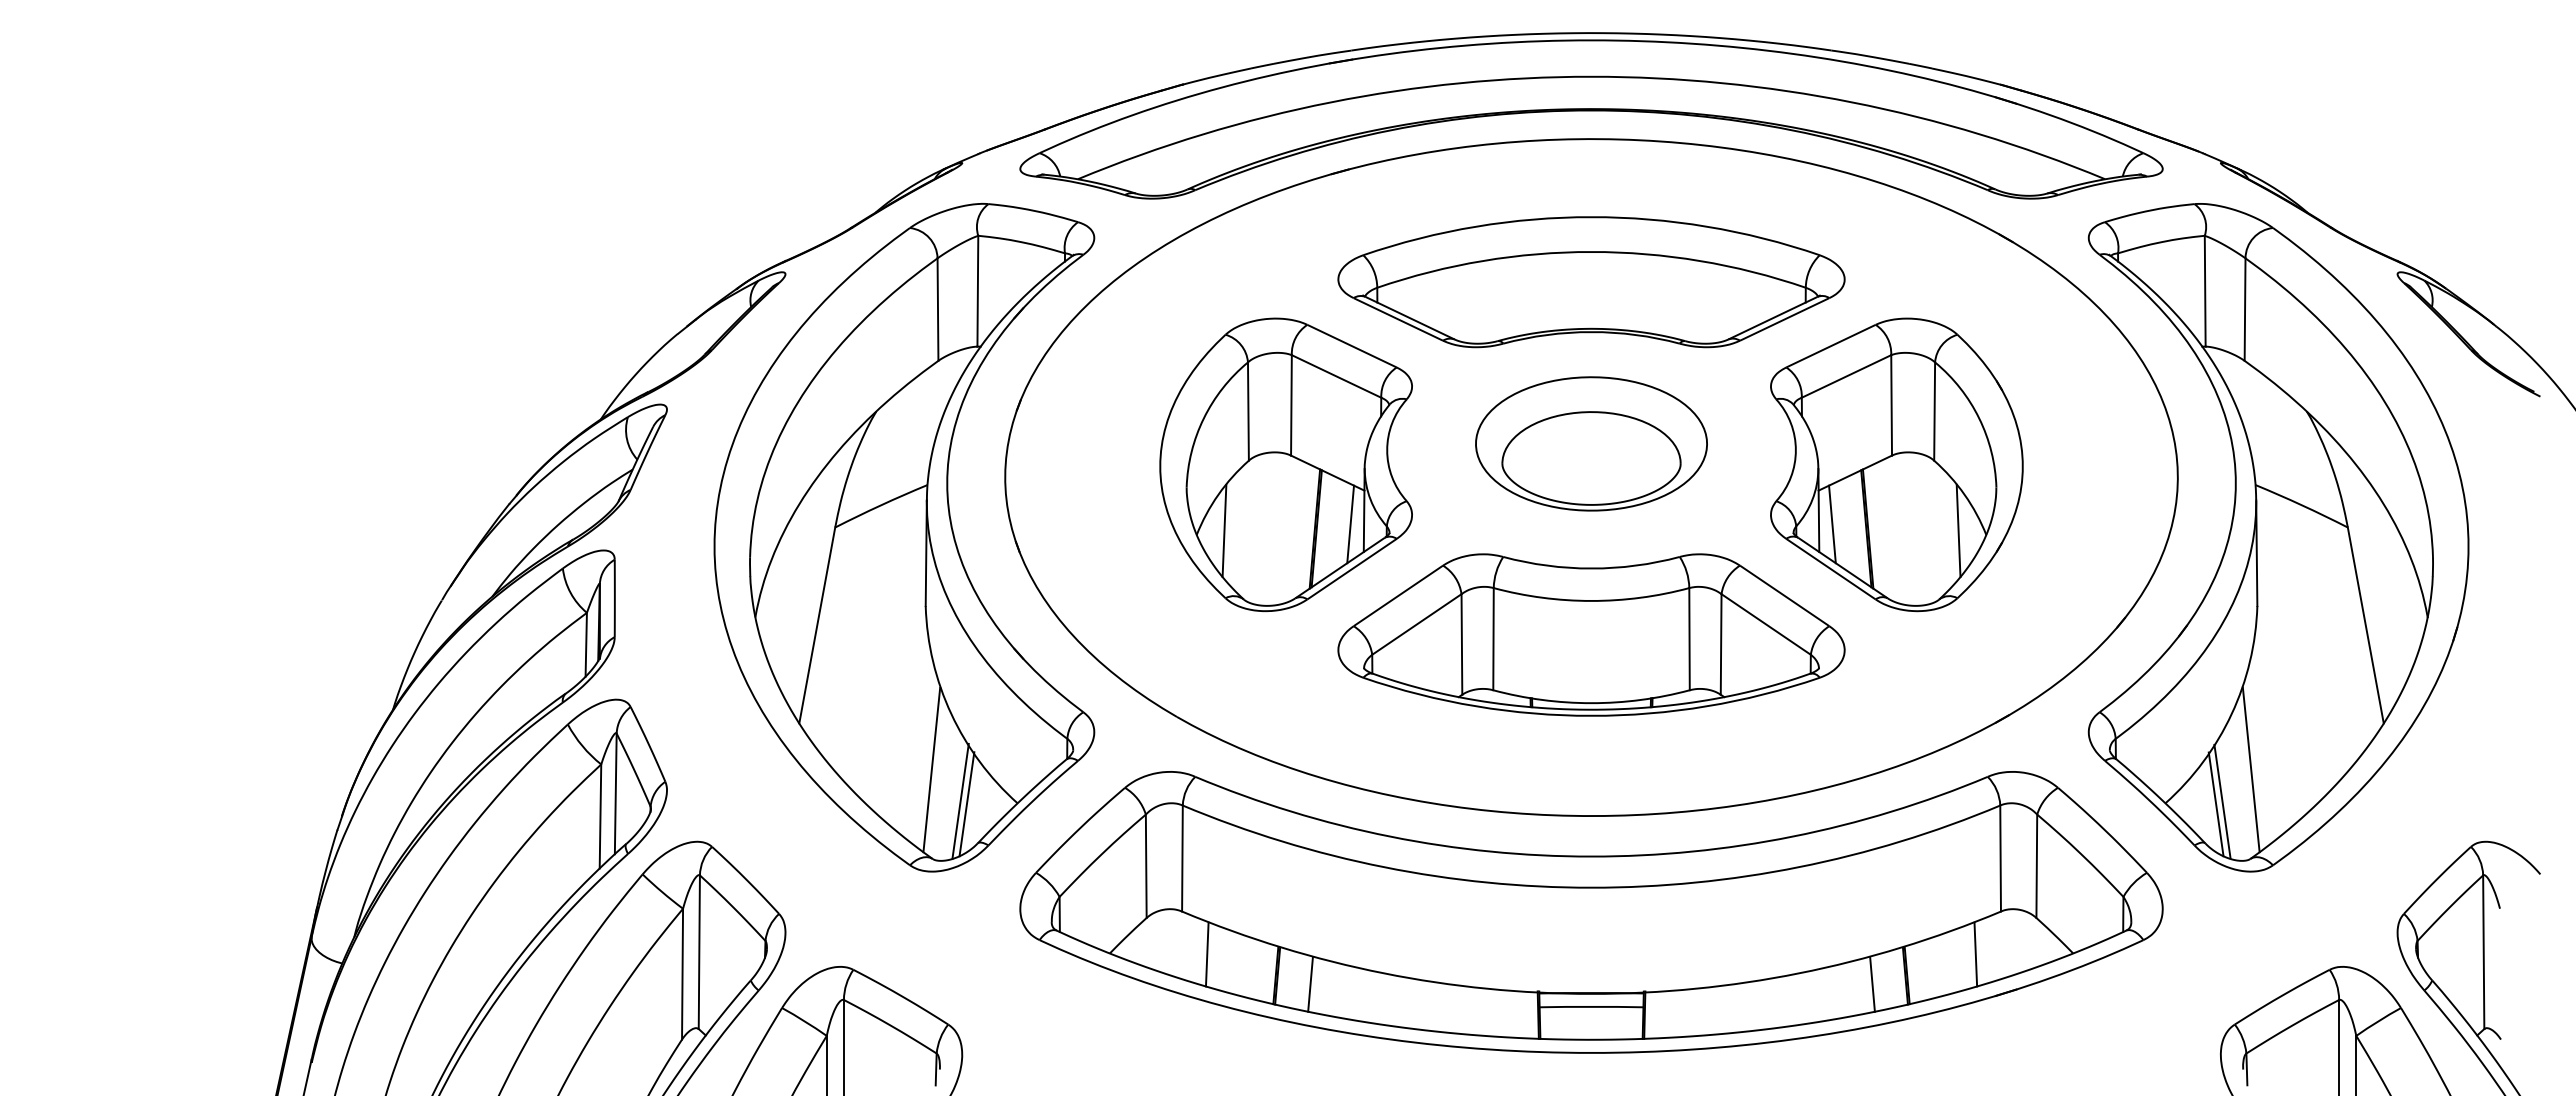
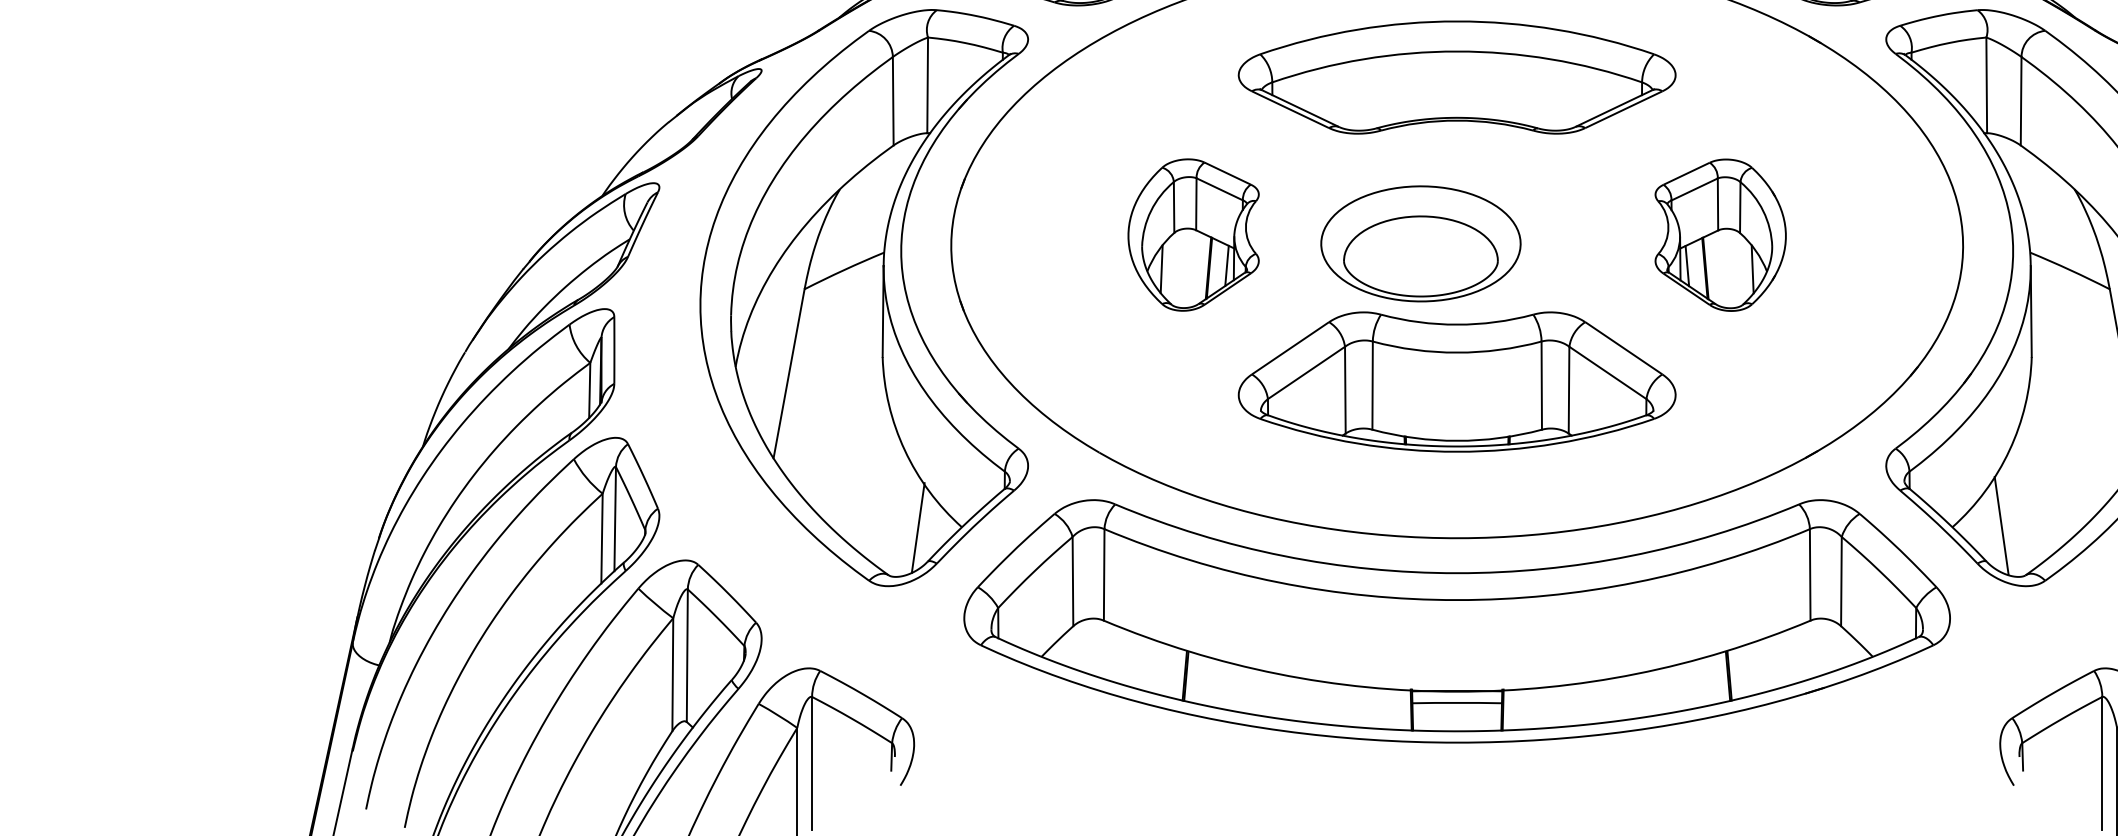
part: (1591, 443) -> (1420, 243), moved
part: (1285, 464) -> (1193, 234), size x0.6
part: (1896, 464) -> (1720, 234), size x0.6
line: (931, 769) -> (887, 498), removed
line: (2250, 769) -> (2025, 498), removed
line: (960, 800) -> (912, 524), removed
line: (2215, 804) -> (1995, 528), removed
line: (1206, 954) -> (1124, 657), removed
line: (1975, 954) -> (1788, 657), removed
line: (1310, 984) -> (1214, 683), removed
line: (1872, 984) -> (1699, 683), removed

